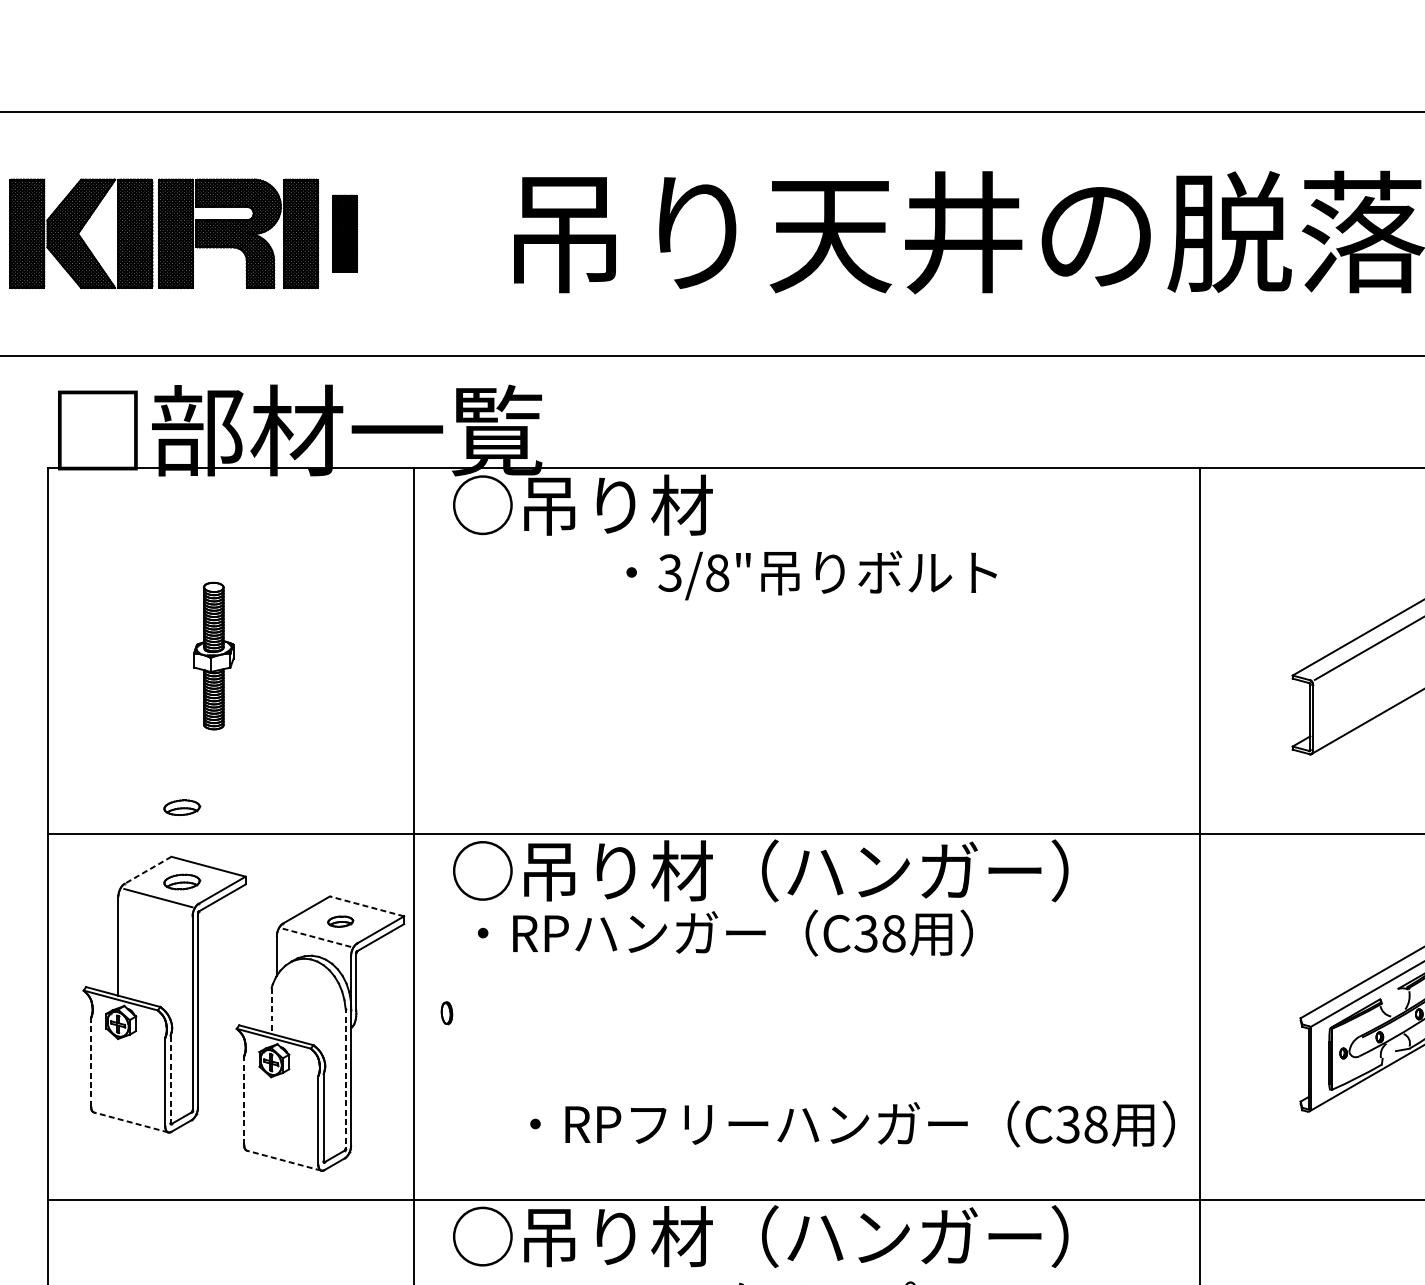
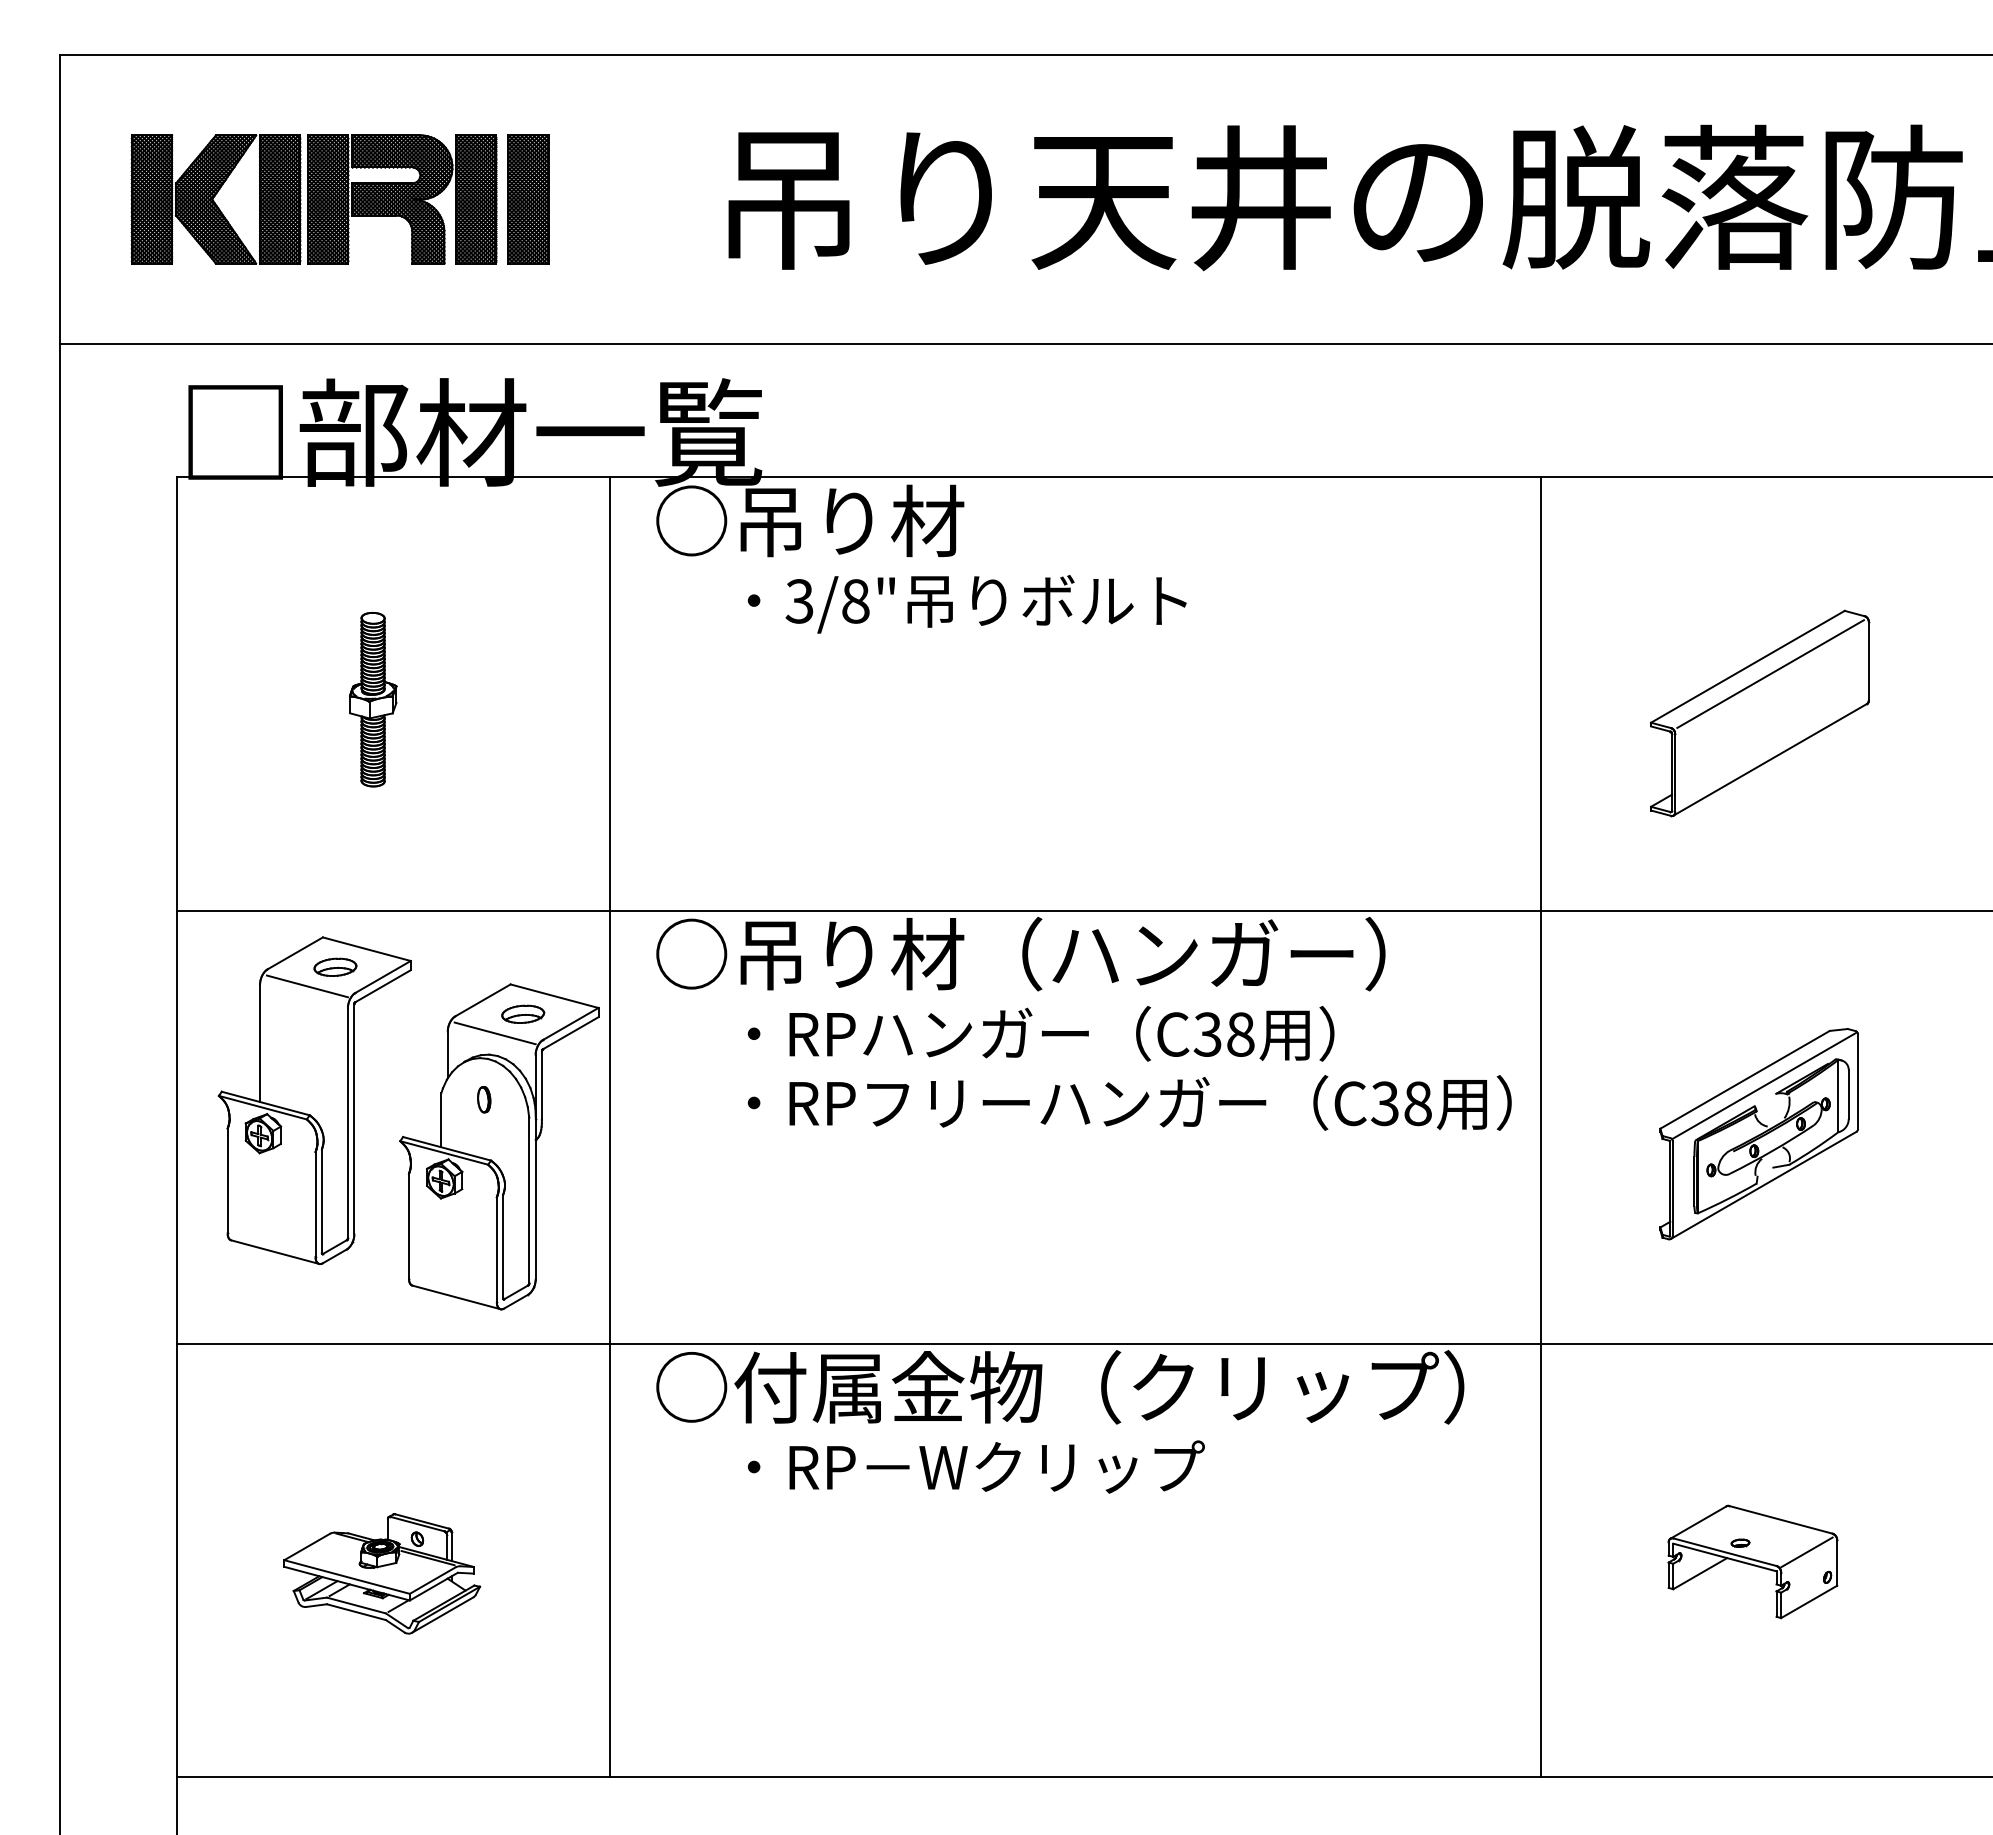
part: (345, 233) -> (528, 199), size x1.43
text: (811, 575) -> (966, 604), moved
part: (182, 807) -> (335, 878), removed
line: (148, 870) -> (295, 953), dashed -> solid
line: (366, 906) -> (554, 996), dashed -> solid
part: (340, 921) -> (523, 1013), size x1.43
text: (724, 932) -> (1040, 1033), moved
line: (317, 937) -> (495, 1033), dashed -> solid
line: (271, 1011) -> (441, 1120), dashed -> solid
part: (447, 1013) -> (484, 1099), moved
line: (90, 1061) -> (227, 1180), dashed -> solid
line: (345, 1078) -> (529, 1199), dashed -> solid
line: (170, 1079) -> (321, 1201), dashed -> solid
line: (243, 1099) -> (408, 1225), dashed -> solid
line: (130, 1122) -> (274, 1252), dashed -> solid
text: (852, 1123) -> (1129, 1102), moved
line: (284, 1160) -> (456, 1297), dashed -> solid
text: (827, 1236) -> (1099, 1387), ○吊り材（ハンガー） -> ○付属金物（クリップ）

